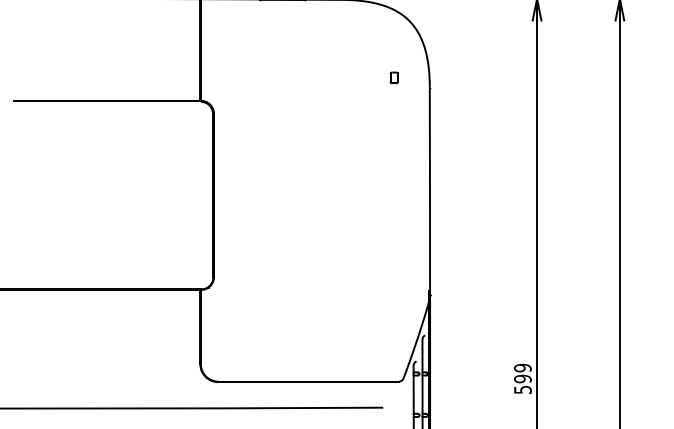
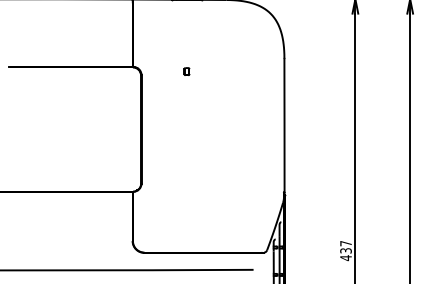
part: (393, 77) -> (186, 71), moved
text: (522, 378) -> (345, 250), 599 -> 437

